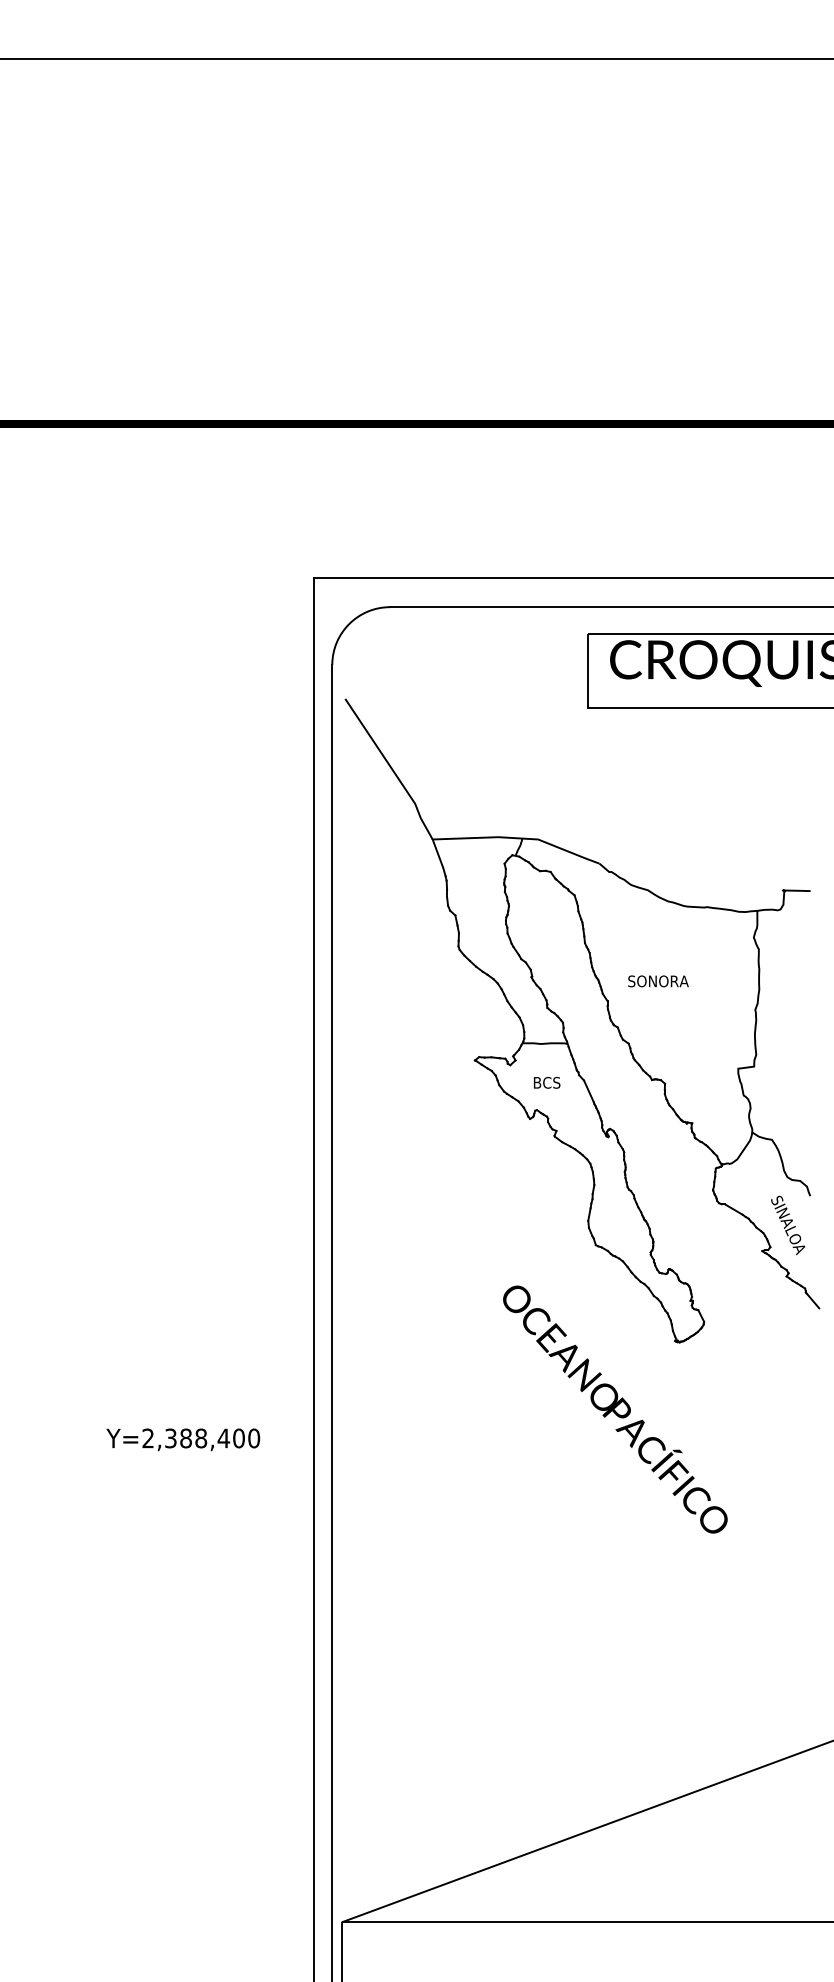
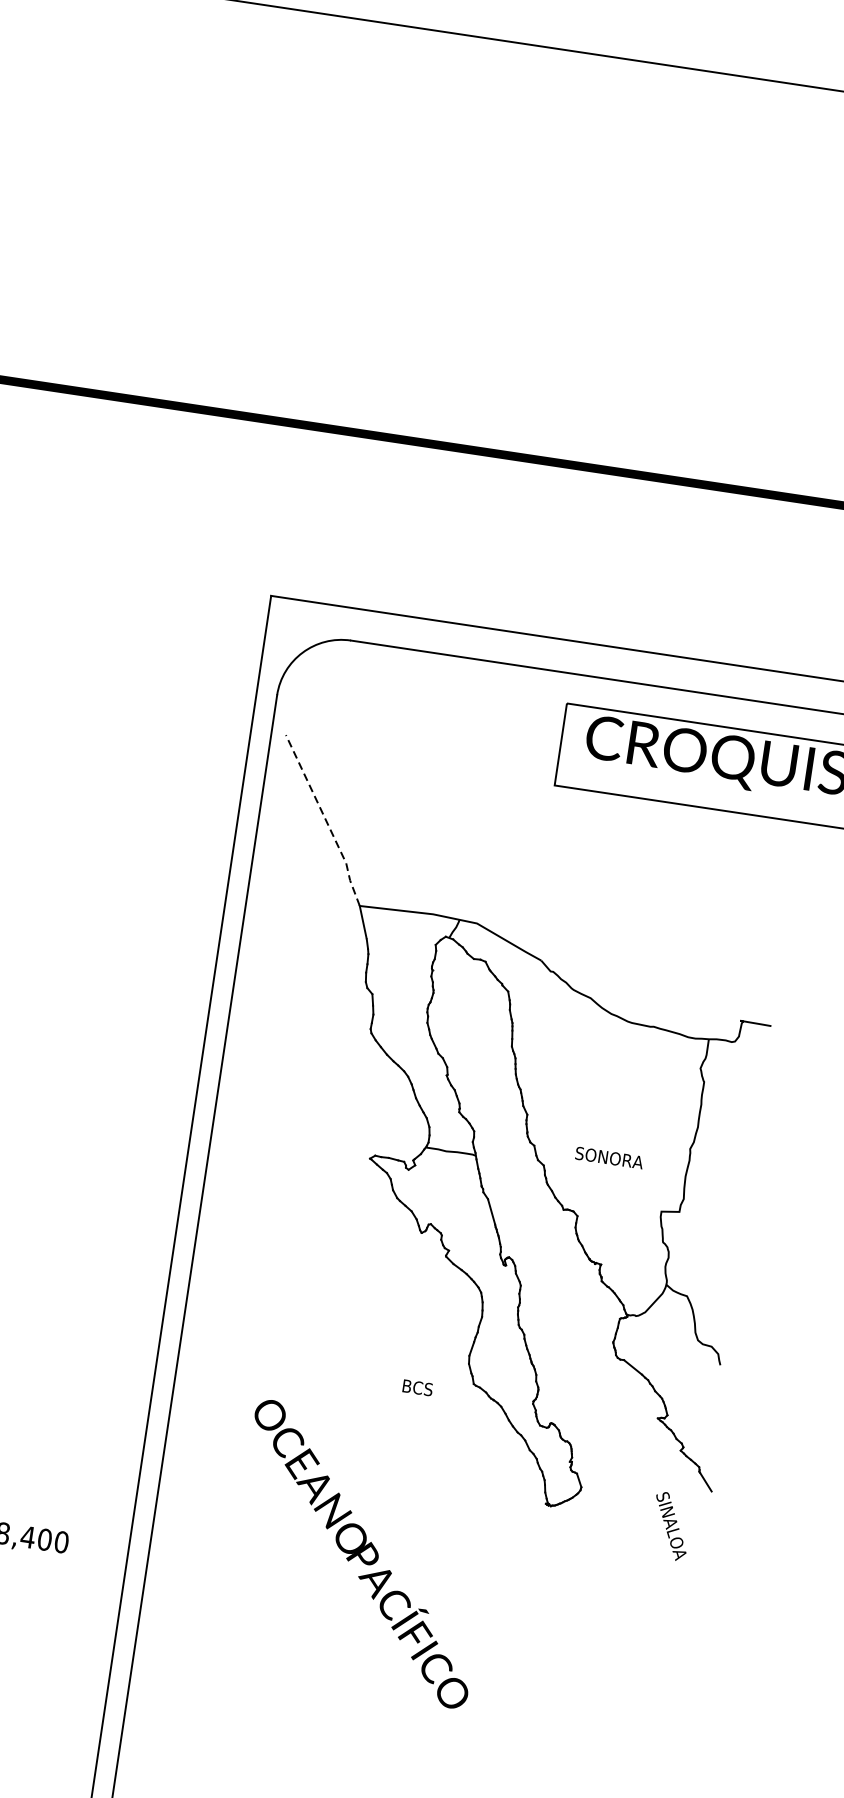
line: (392, 769) -> (326, 821), solid -> dashed
text: (658, 981) -> (609, 1158), moved
text: (547, 1082) -> (418, 1387), moved
text: (788, 1225) -> (671, 1526), moved
text: (615, 1409) -> (361, 1554), moved

